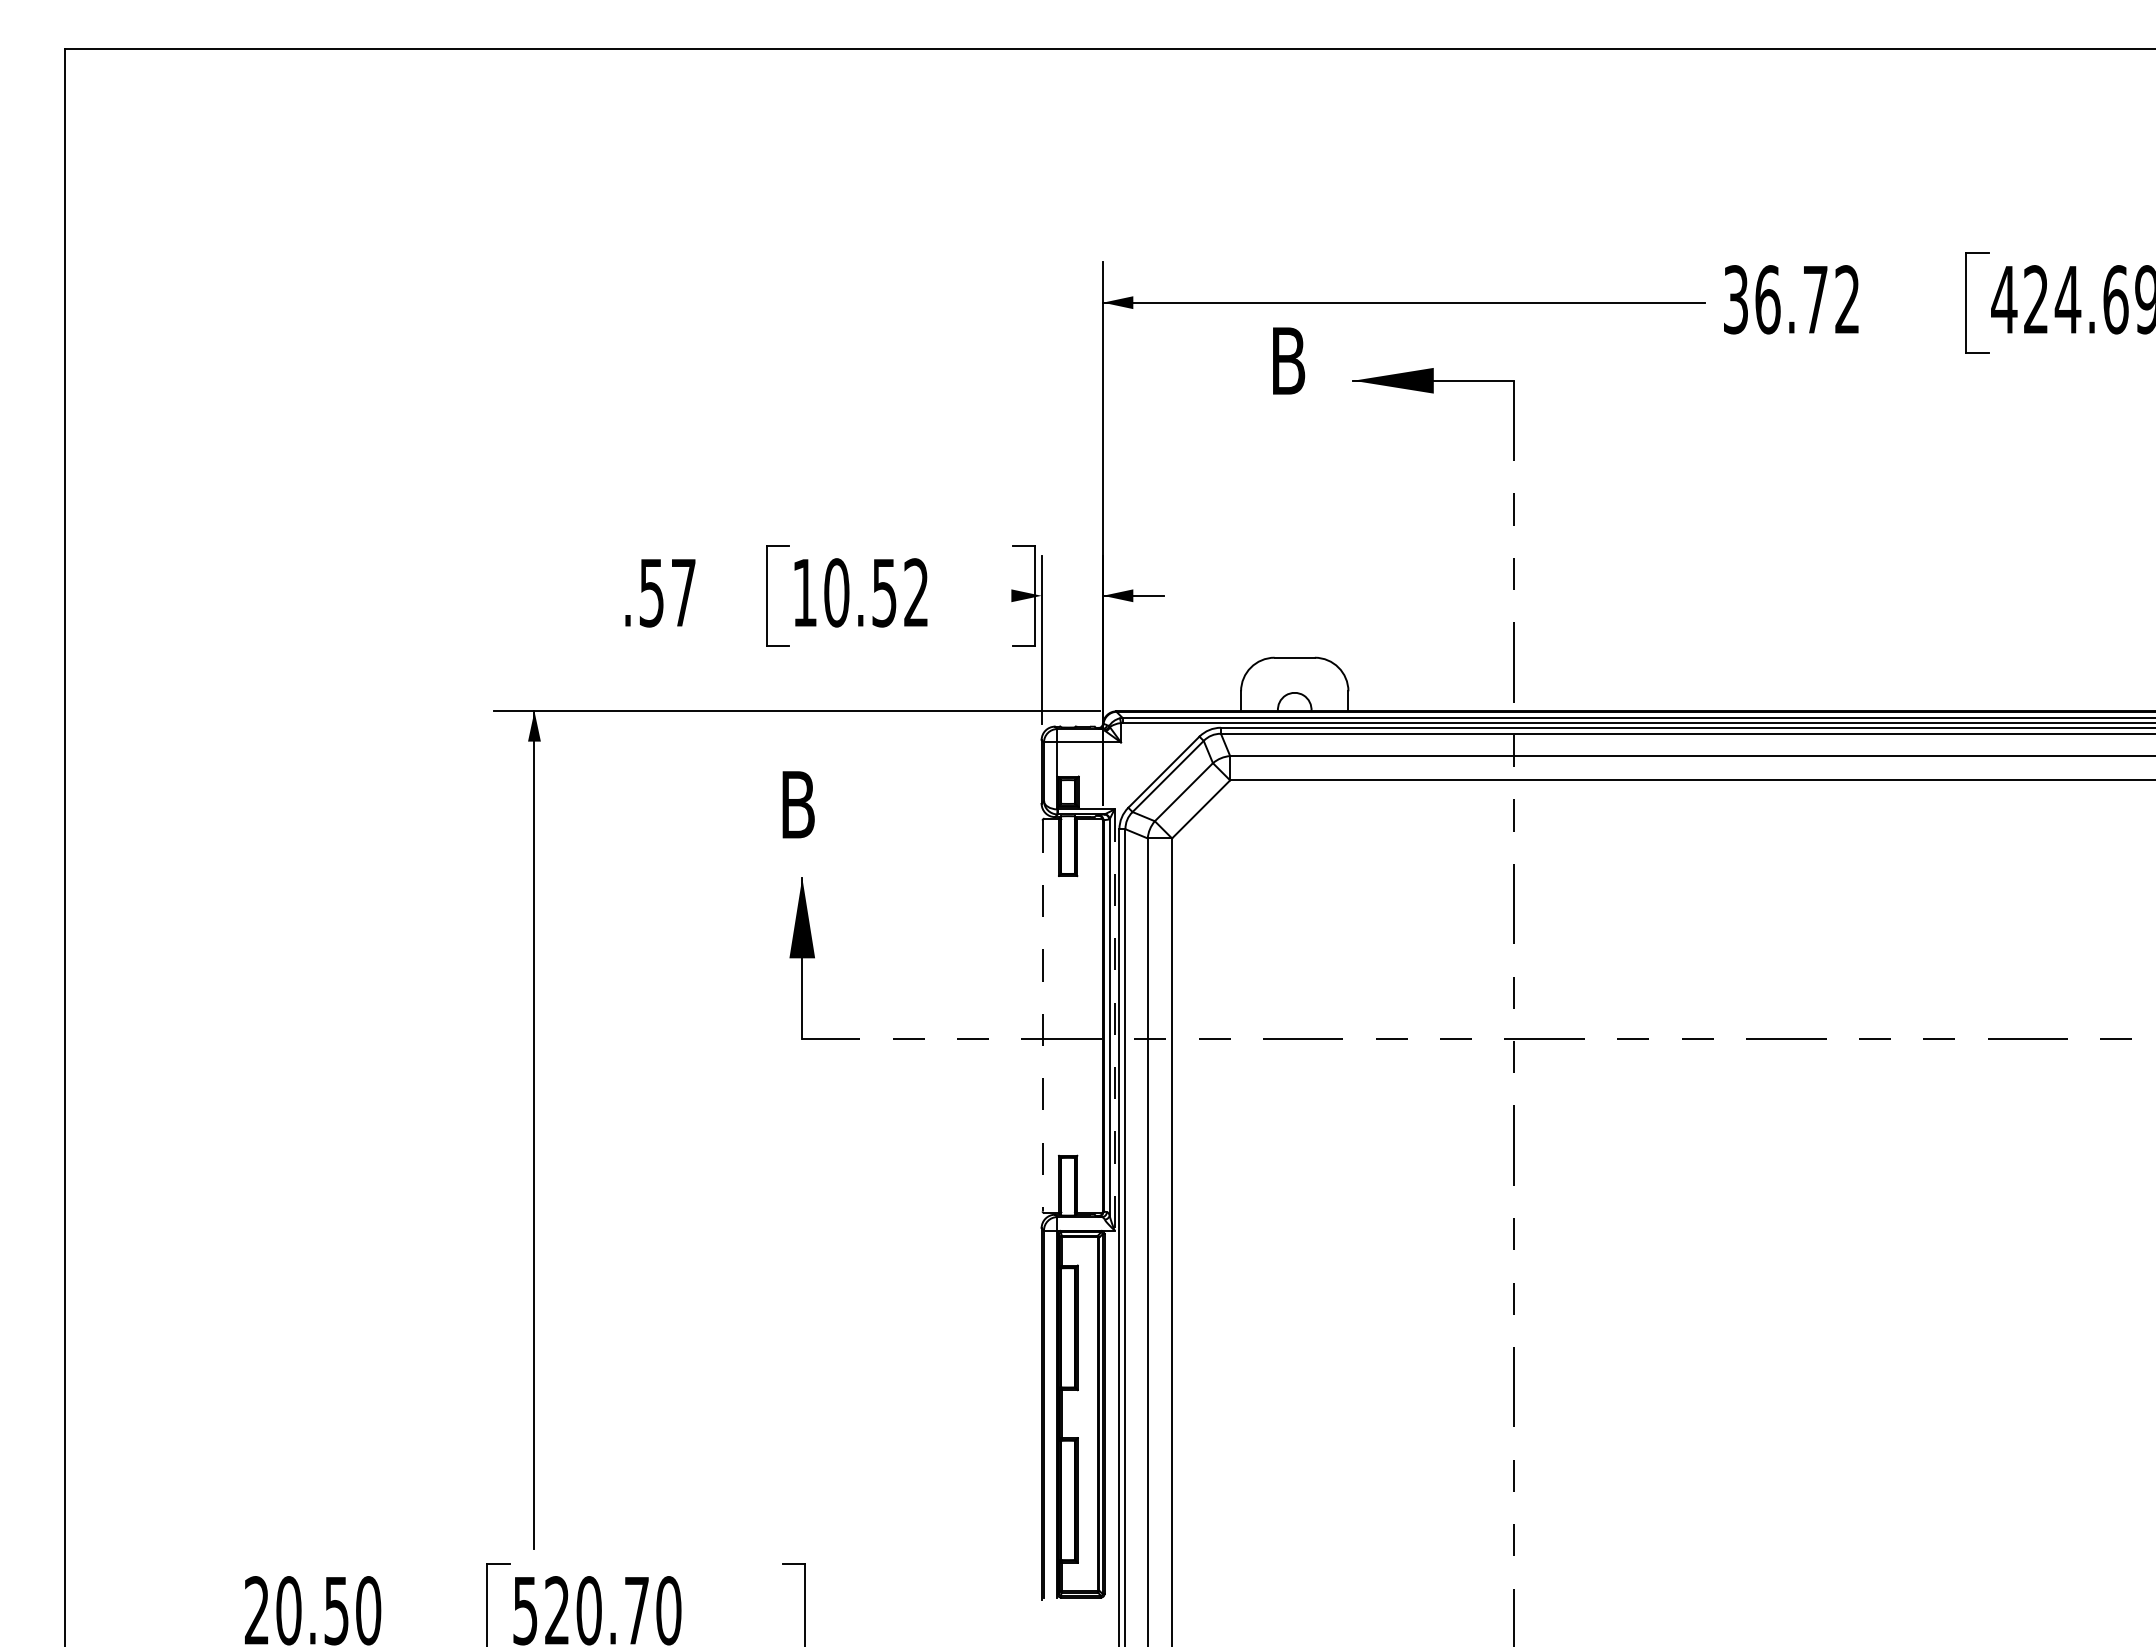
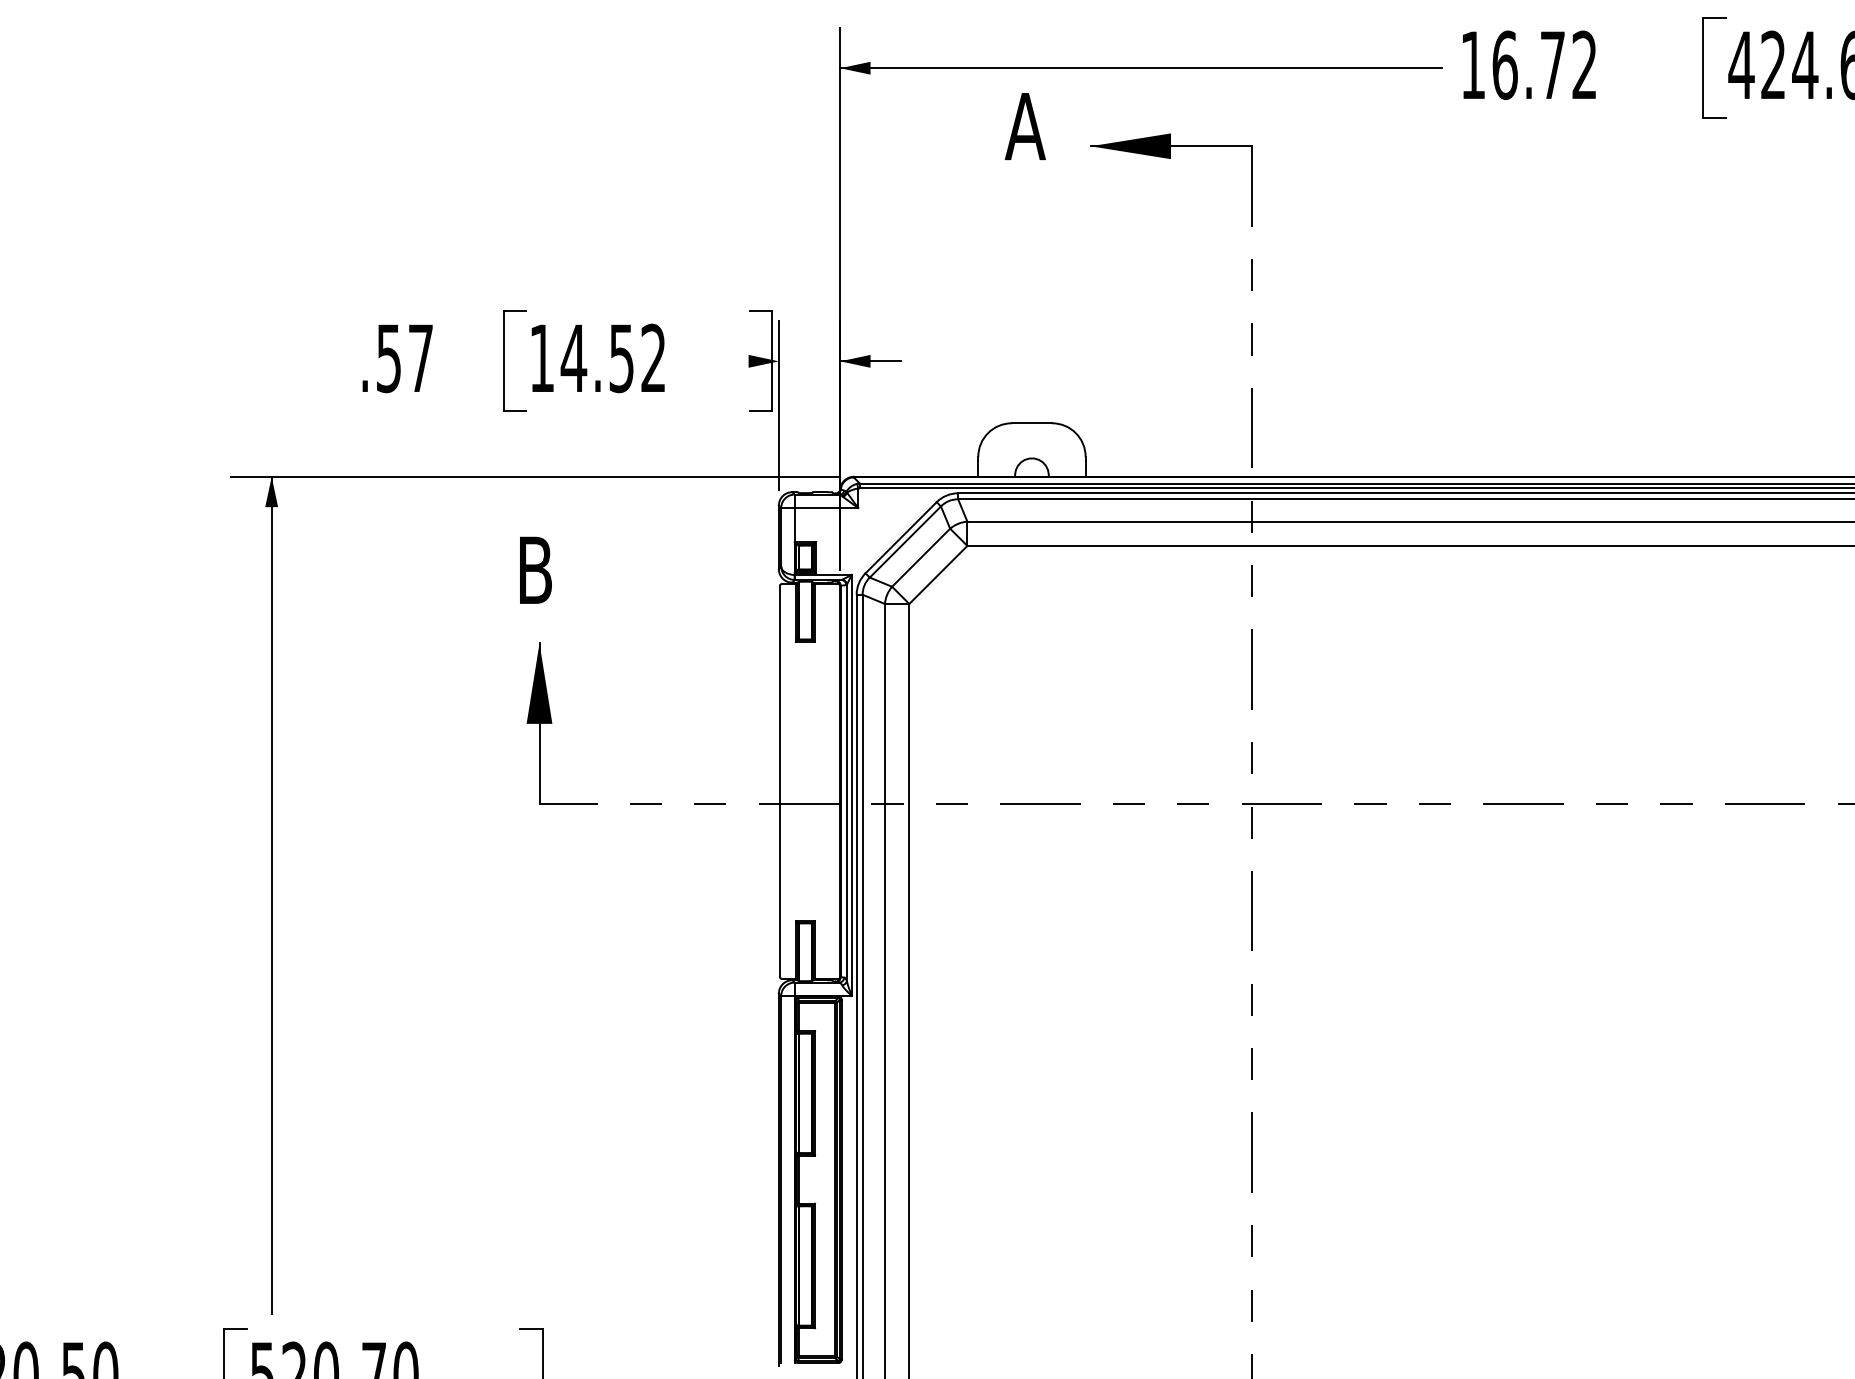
text: (1735, 299) -> (1472, 65), 36.72 -> 16.72
text: (1287, 360) -> (1024, 126), B -> A
text: (836, 592) -> (573, 358), 10.52 -> 14.52
line: (1042, 1016) -> (779, 782), dashed -> solid
line: (1114, 1019) -> (851, 785), dashed -> solid

